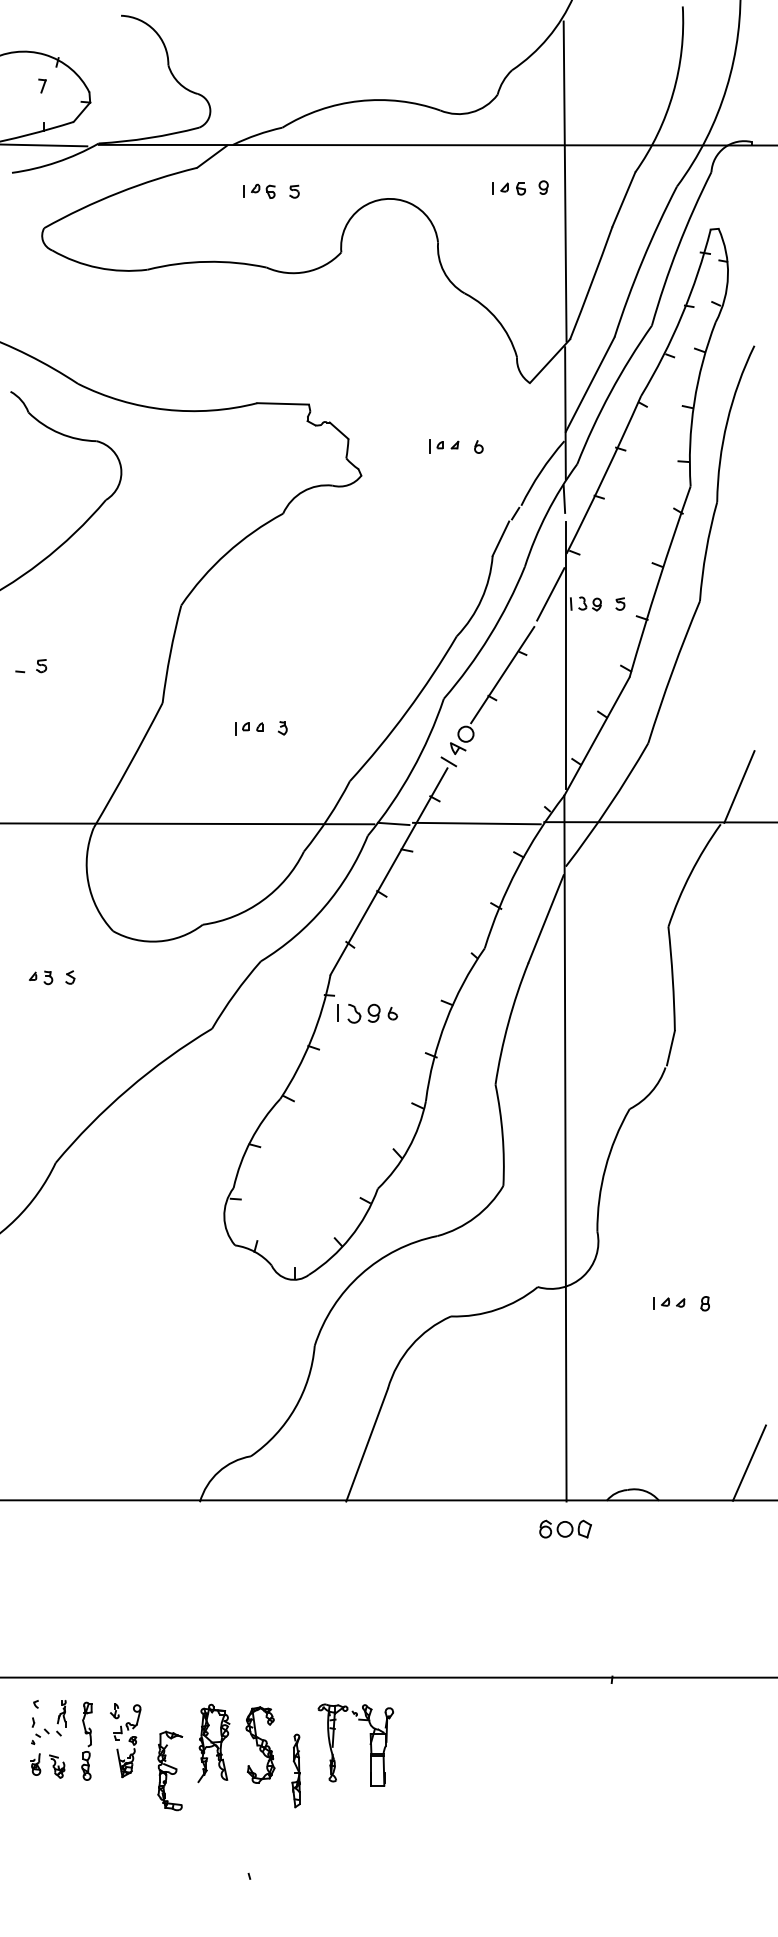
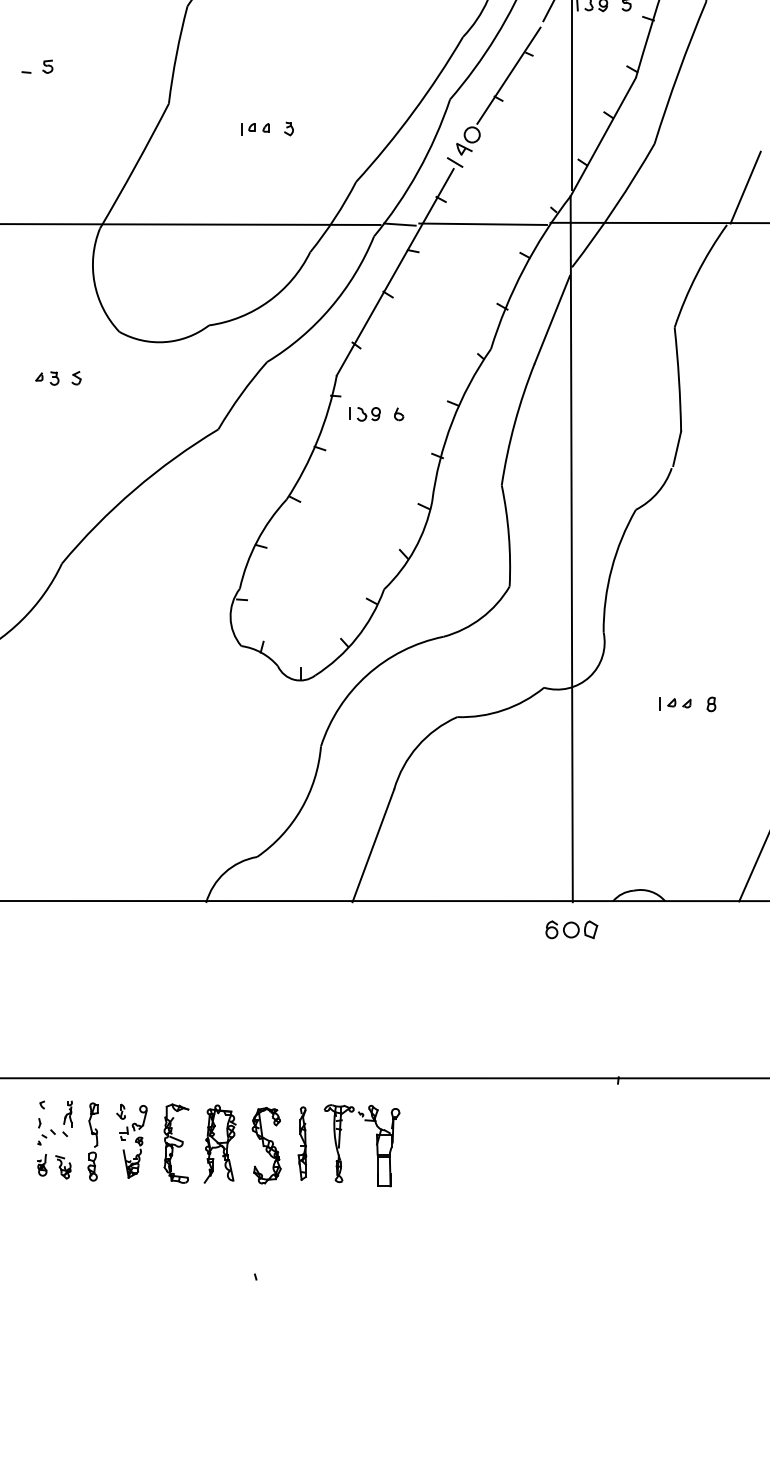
part: (358, 1013) -> (364, 414), size x0.71
part: (170, 1770) -> (176, 1143), moved
part: (295, 1770) -> (301, 1143), moved

